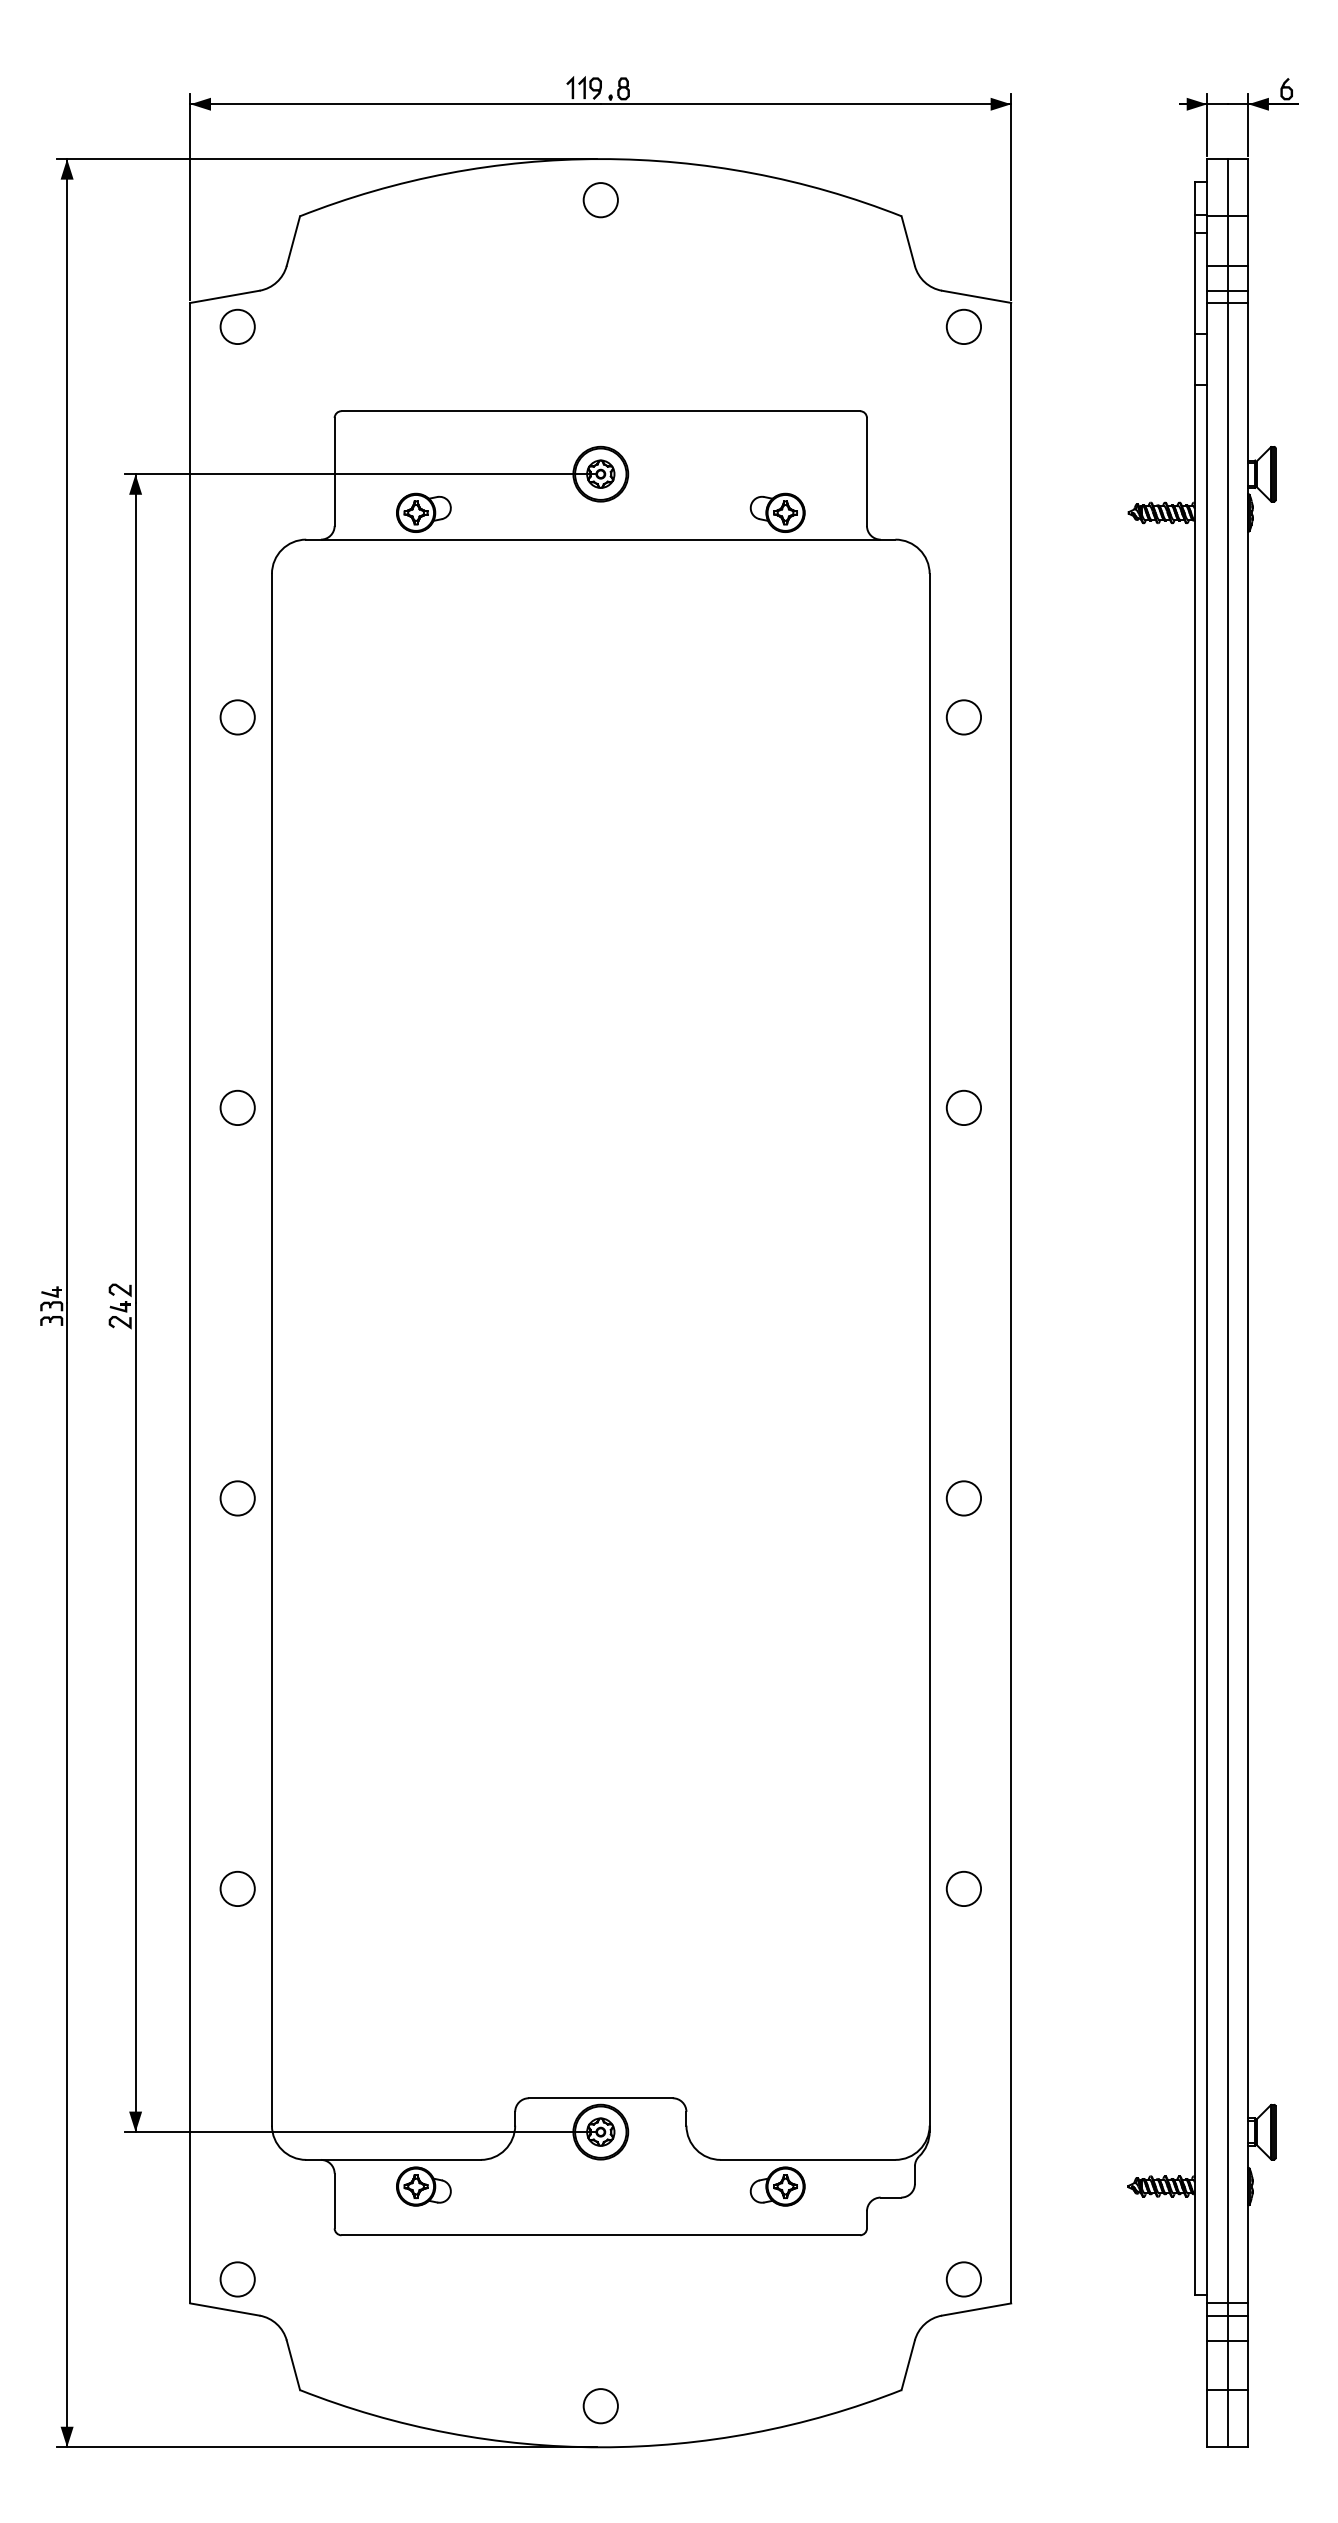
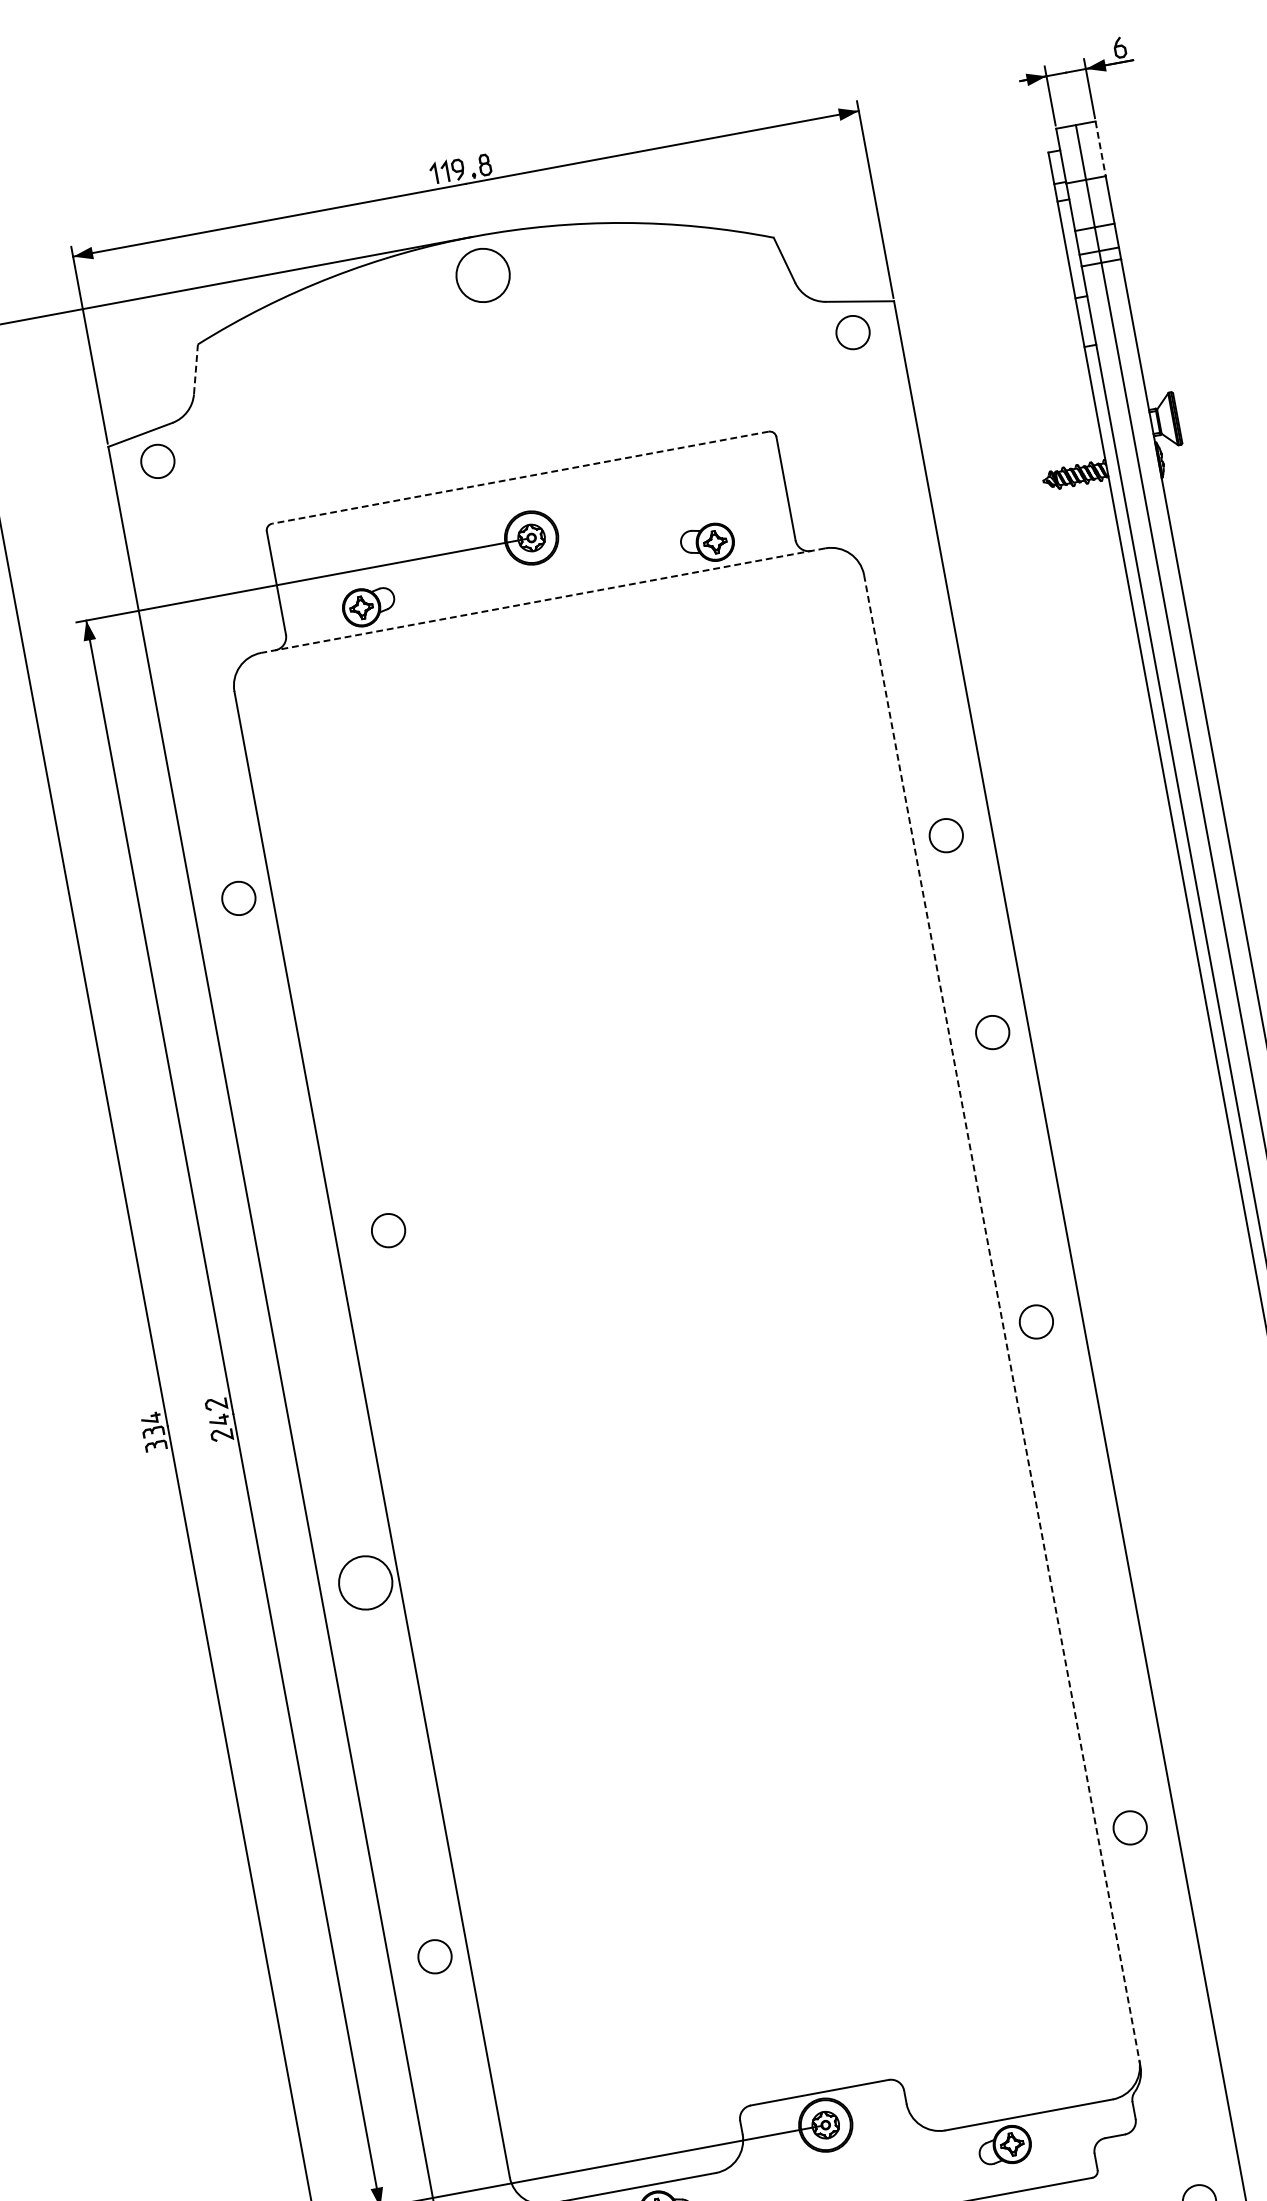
line: (1248, 187) -> (1100, 148), solid -> dashed
circle: (600, 200) -> (482, 276), size x1.6
line: (293, 241) -> (196, 369), solid -> dashed
line: (600, 411) -> (520, 478), solid -> dashed
line: (600, 539) -> (542, 600), solid -> dashed
circle: (237, 717) -> (238, 898), moved
circle: (963, 717) -> (945, 835), moved
circle: (237, 1107) -> (388, 1230), moved
circle: (963, 1107) -> (992, 1032), moved
line: (929, 1352) -> (1002, 1320), solid -> dashed
circle: (237, 1498) -> (365, 1583), size x1.6
circle: (963, 1498) -> (1036, 1322), moved

